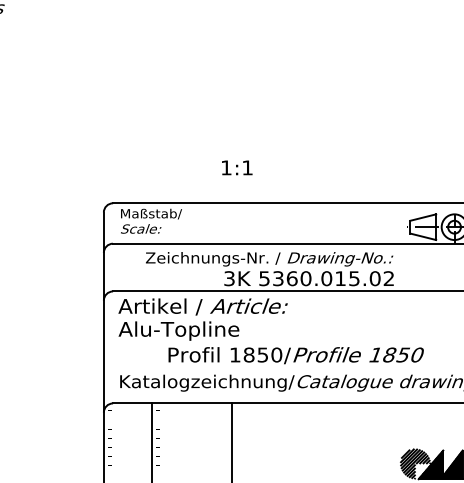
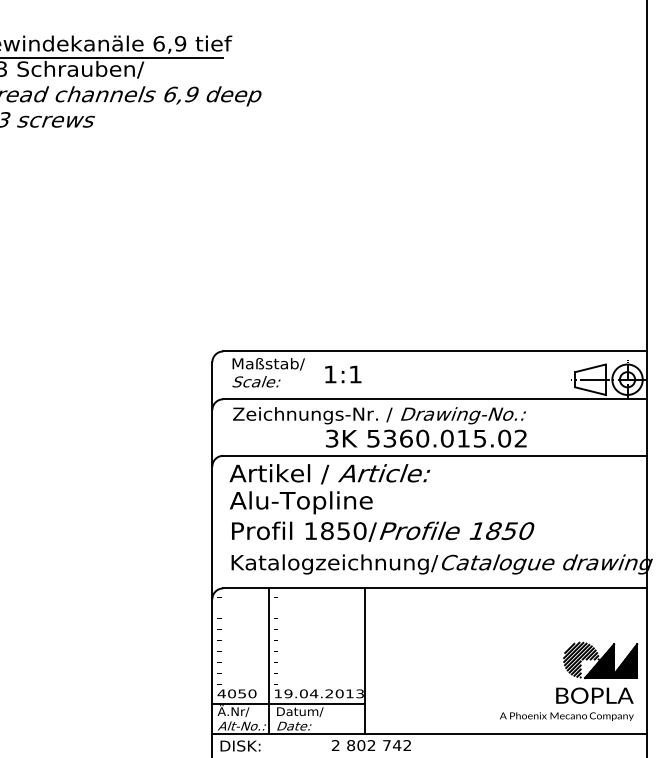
text: (237, 167) -> (343, 374), moved
text: (269, 269) -> (379, 427), moved
text: (296, 355) -> (383, 531), moved

